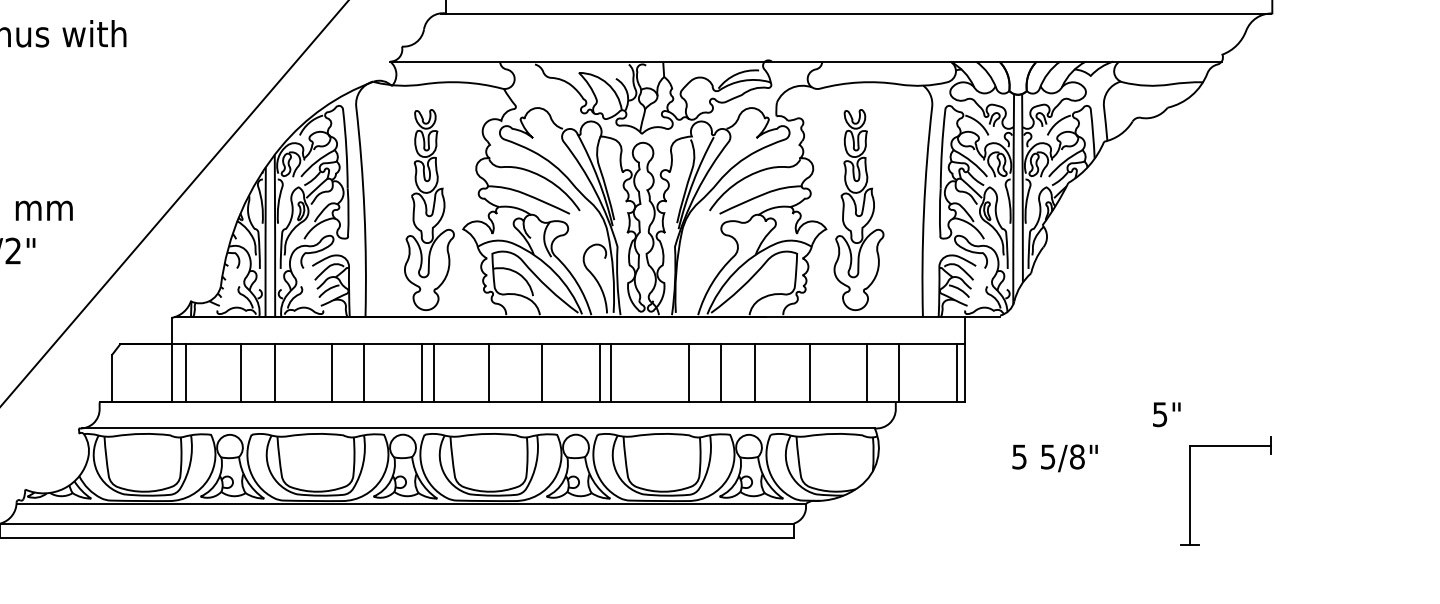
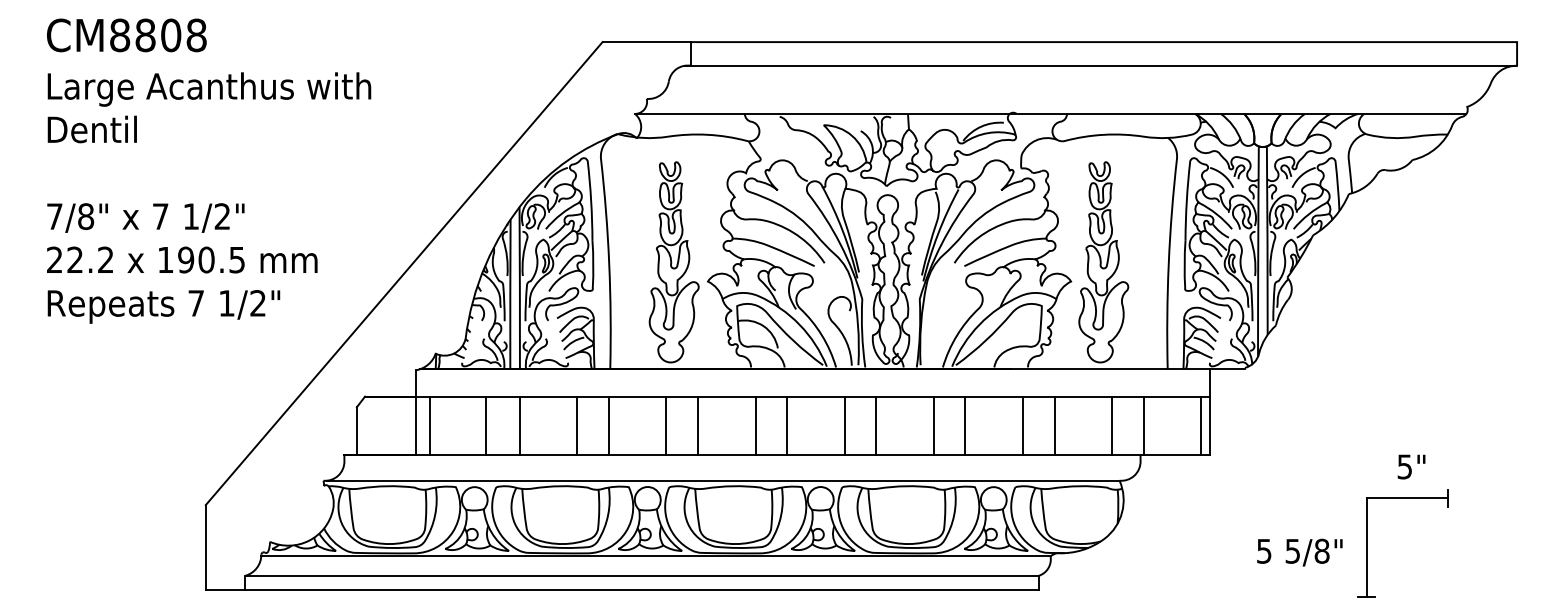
line: (433, 373) -> (697, 425), moved
line: (488, 373) -> (755, 425), moved
line: (611, 373) -> (876, 425), moved
line: (755, 373) -> (1023, 425), moved
text: (1054, 458) -> (1299, 552), moved
part: (1190, 491) -> (1367, 543), moved

